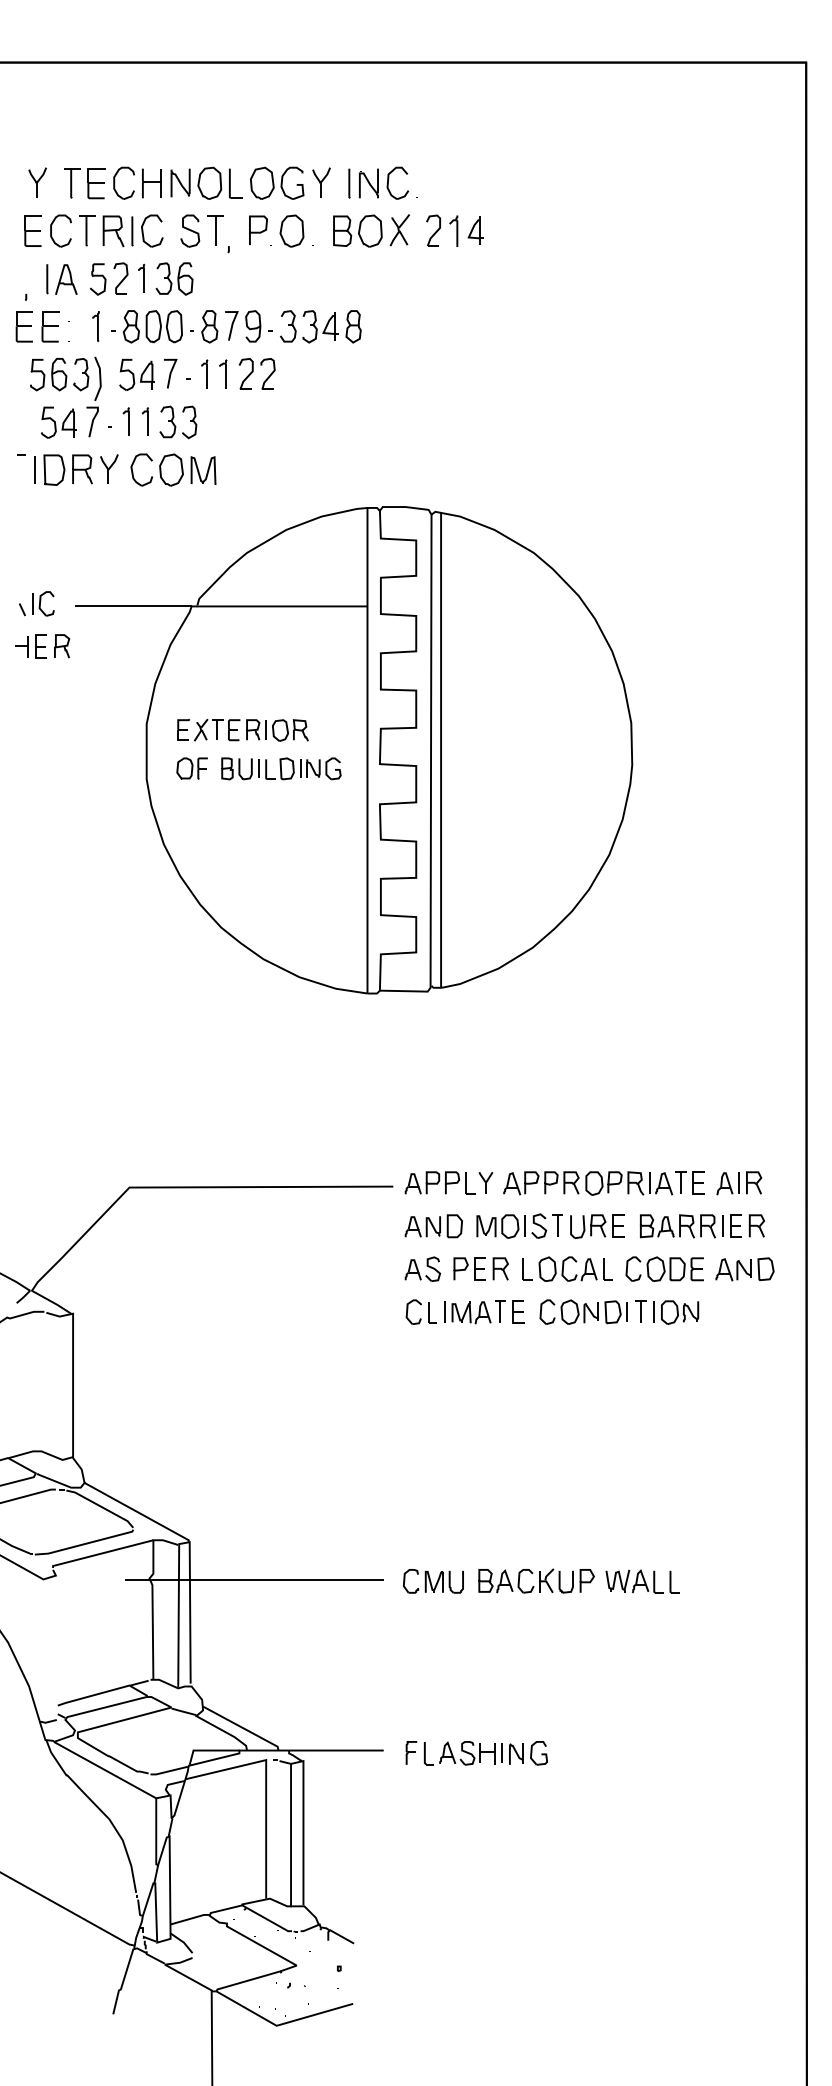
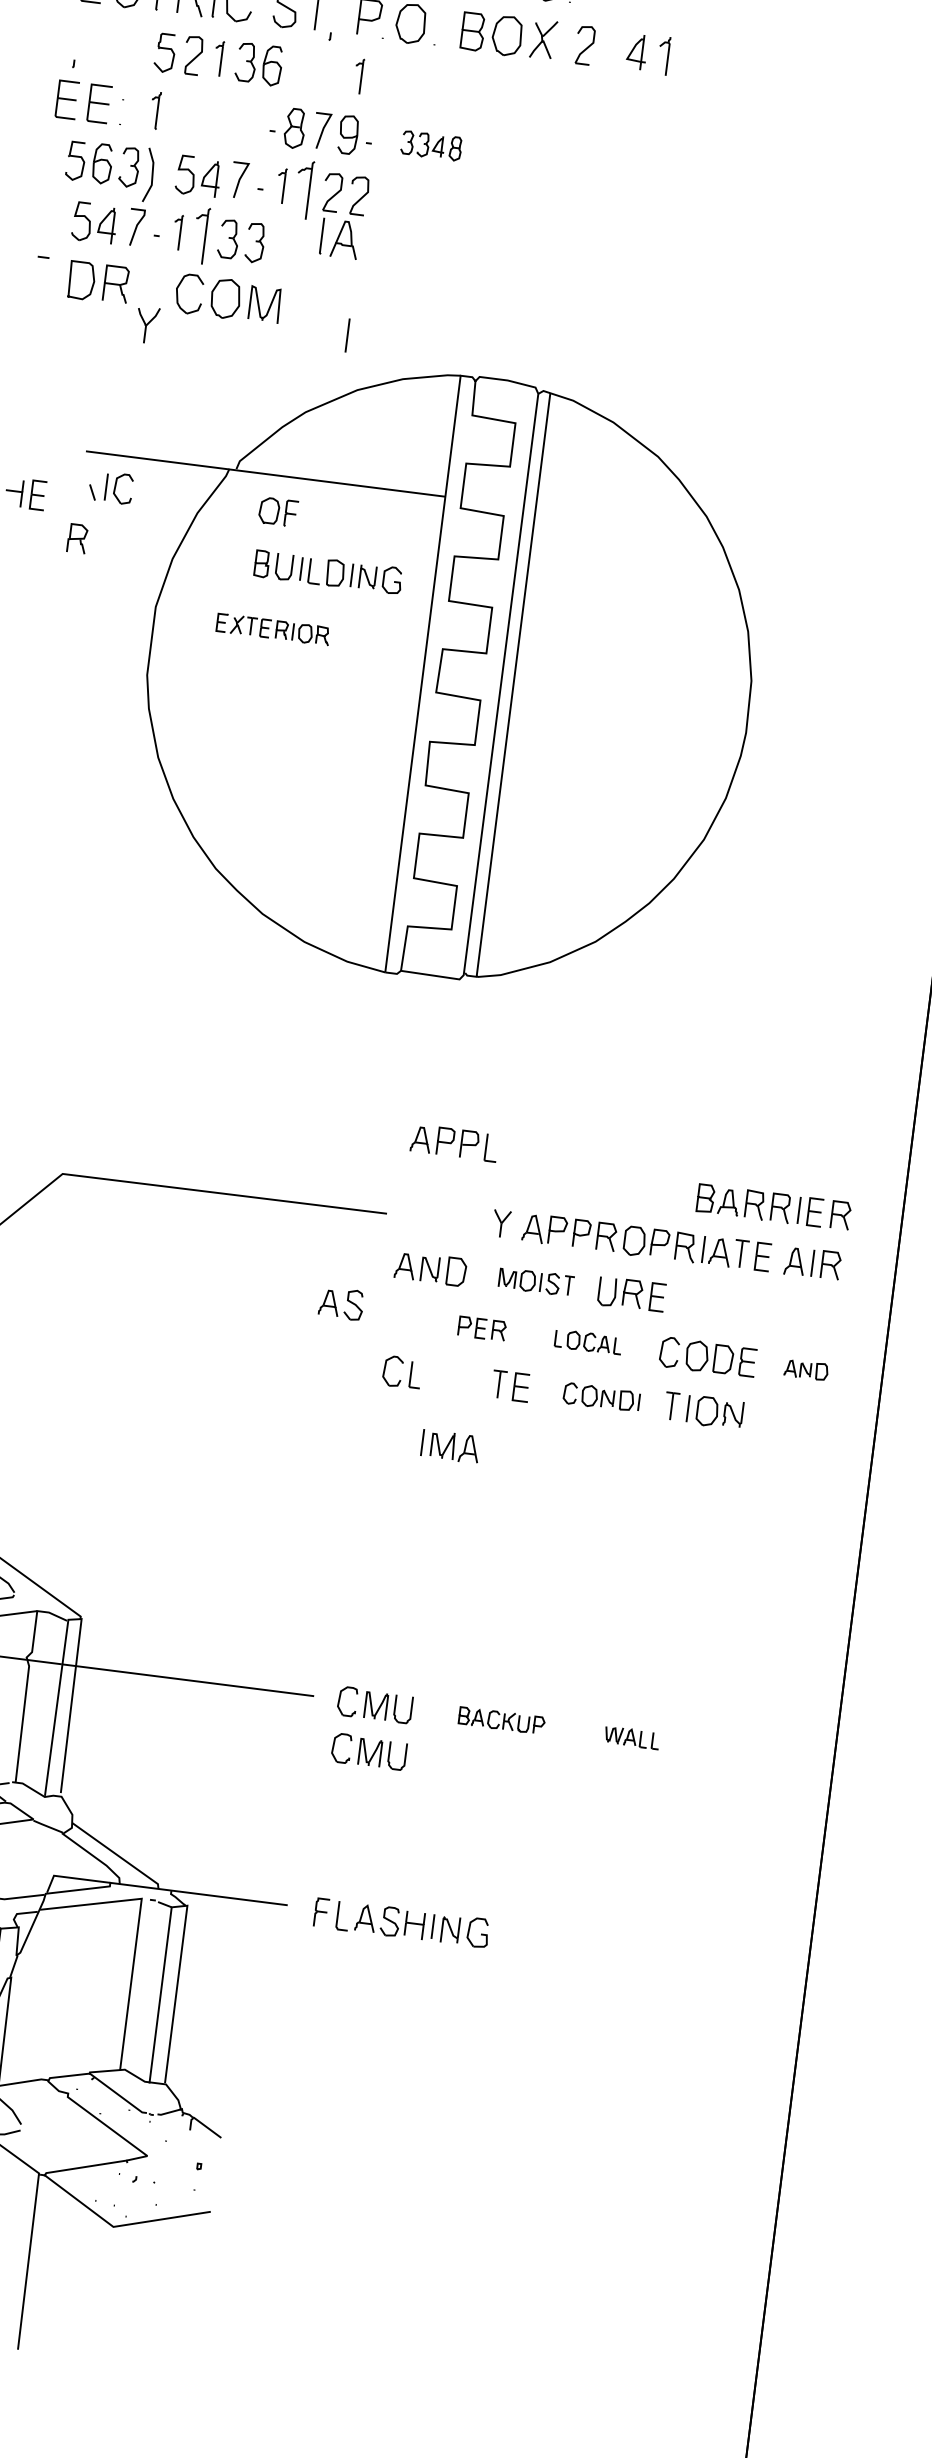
part: (453, 230) -> (663, 54), moved
part: (255, 277) -> (358, 75), added
part: (61, 279) -> (339, 238), moved
part: (146, 326) -> (217, 118), removed
part: (320, 326) -> (431, 145), size x0.6
part: (223, 373) -> (304, 188), size x1.6
part: (145, 421) -> (201, 234), size x1.6
part: (109, 468) -> (147, 324), moved
line: (34, 469) -> (347, 334), moved
part: (36, 603) -> (110, 486), moved
part: (62, 646) -> (77, 539), moved
part: (242, 729) -> (272, 628), size x0.7
part: (191, 768) -> (277, 511), moved
part: (281, 768) -> (328, 571), moved
part: (439, 1182) -> (453, 1142), moved
part: (519, 1225) -> (536, 1281), size x0.7
part: (701, 1226) -> (772, 1207), moved
part: (422, 1268) -> (341, 1302), moved
part: (480, 1268) -> (481, 1327), size x0.7
part: (567, 1268) -> (588, 1341), size x0.6
part: (744, 1269) -> (805, 1370), size x0.6
part: (583, 1311) -> (601, 1396), size x0.7
part: (467, 1312) -> (450, 1446), moved
part: (536, 1580) -> (501, 1720), size x0.6
part: (642, 1581) -> (631, 1737), size x0.6
part: (433, 1619) -> (369, 1751), added

